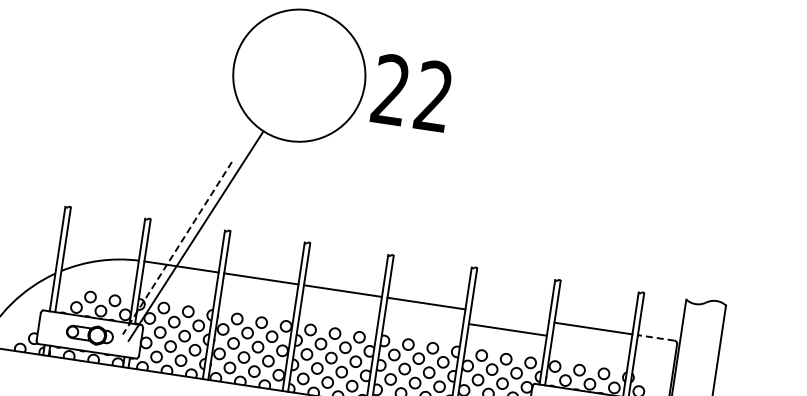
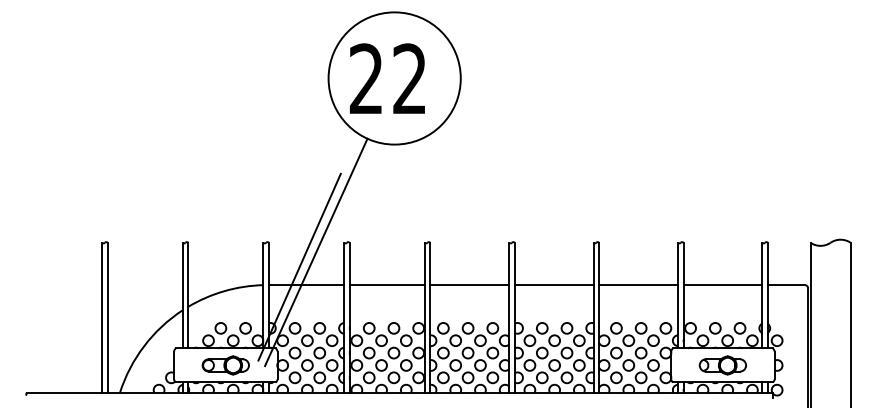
text: (411, 92) -> (387, 78), moved
line: (177, 248) -> (299, 267), dashed -> solid
line: (507, 330) -> (638, 285), moved
line: (656, 338) -> (786, 285), dashed -> solid

